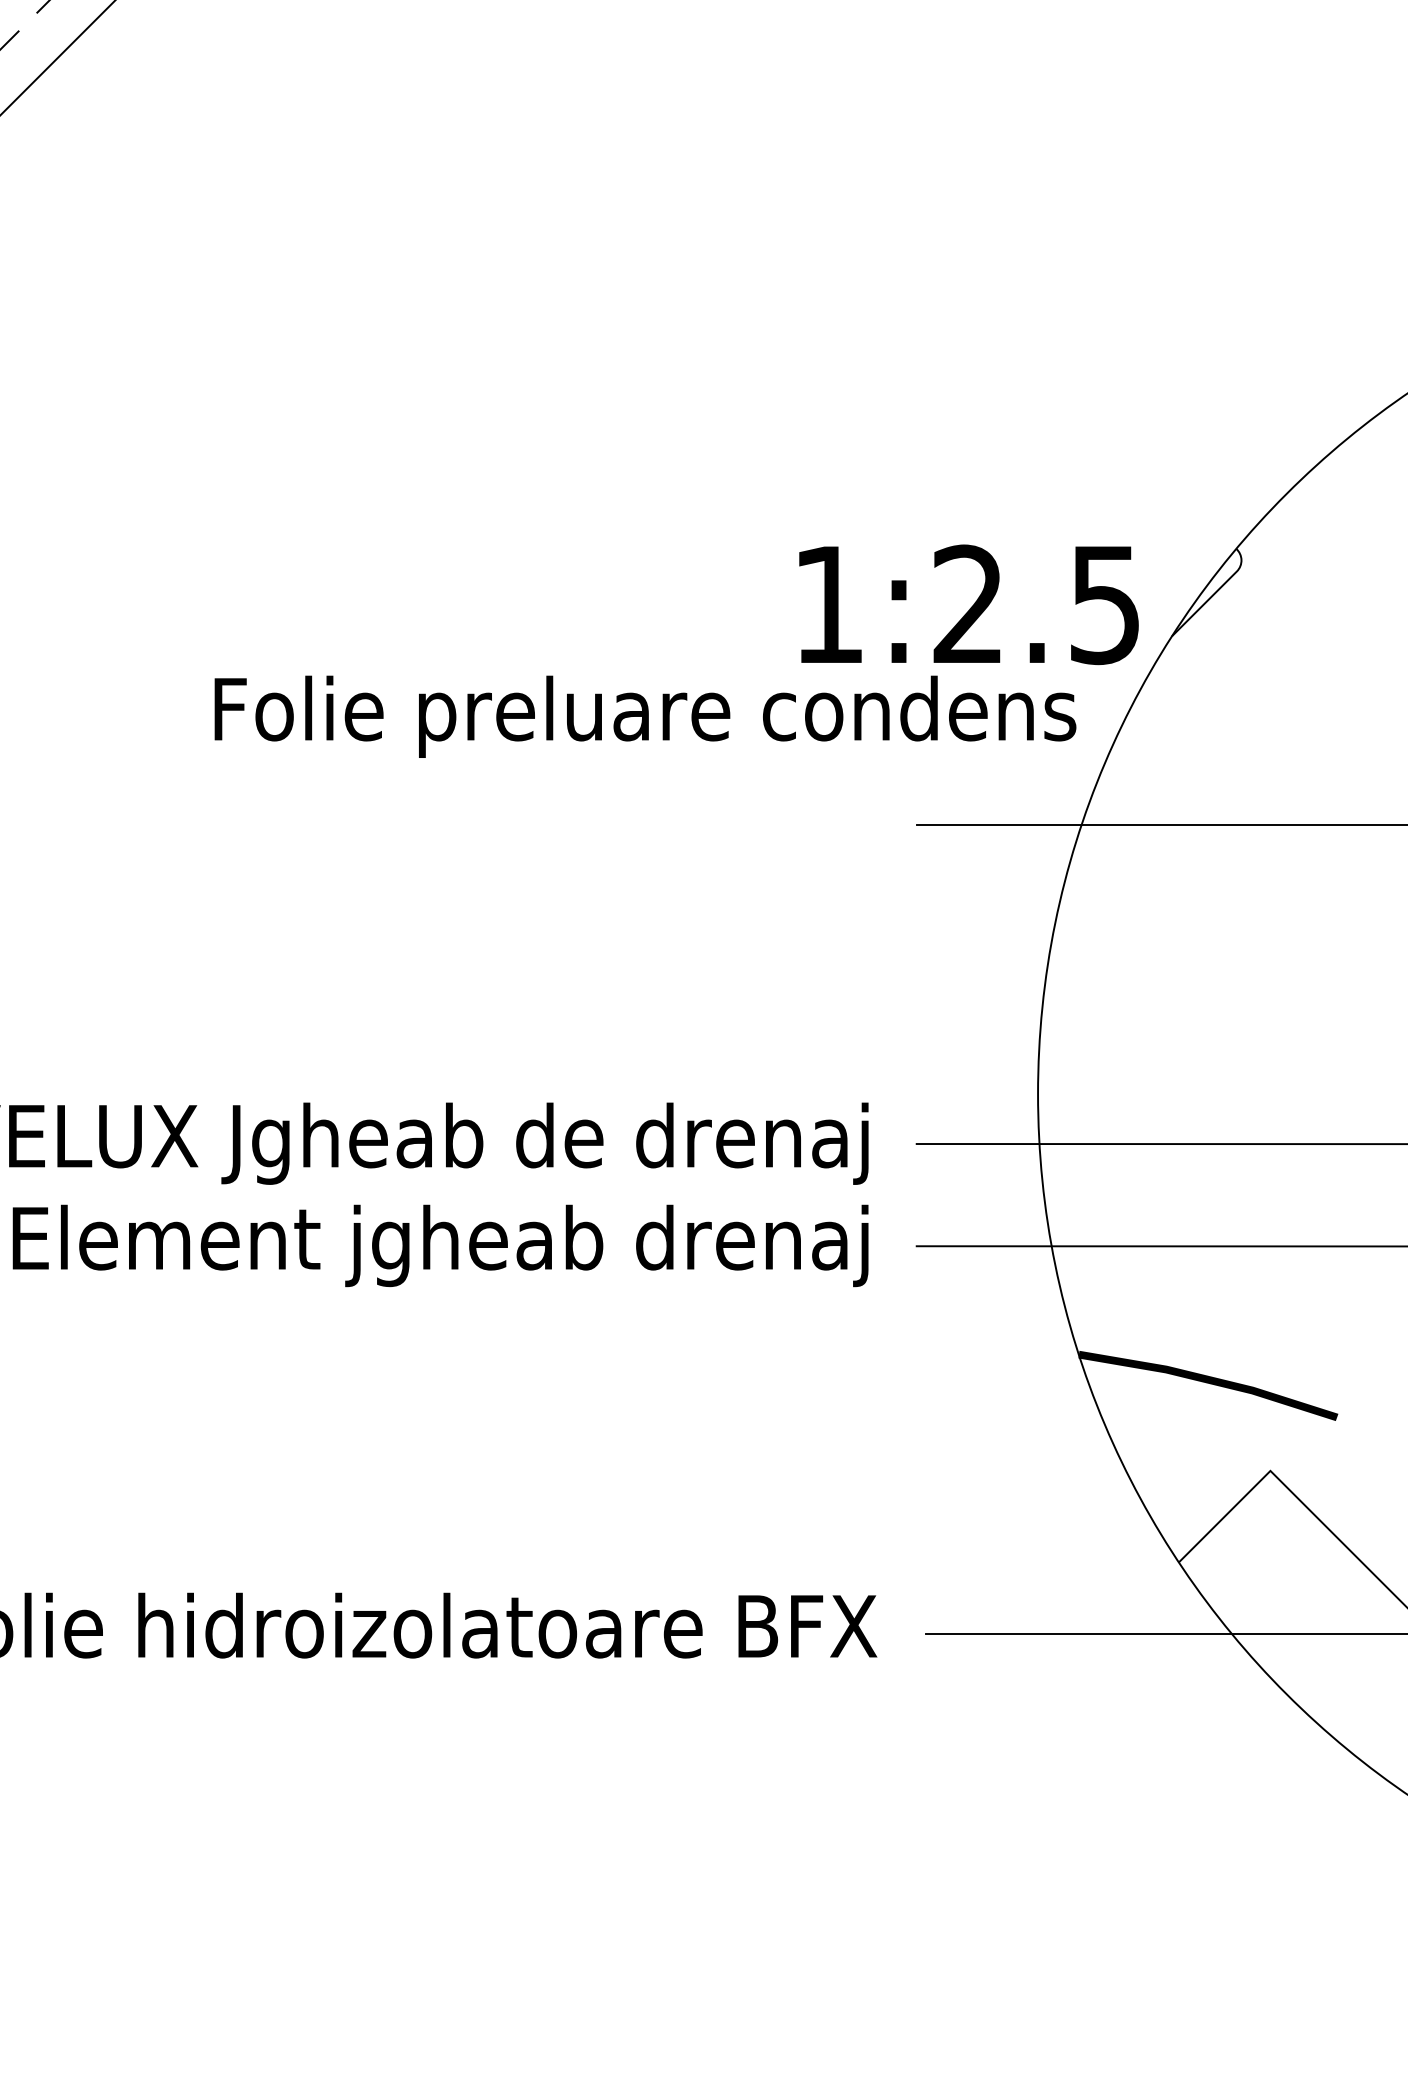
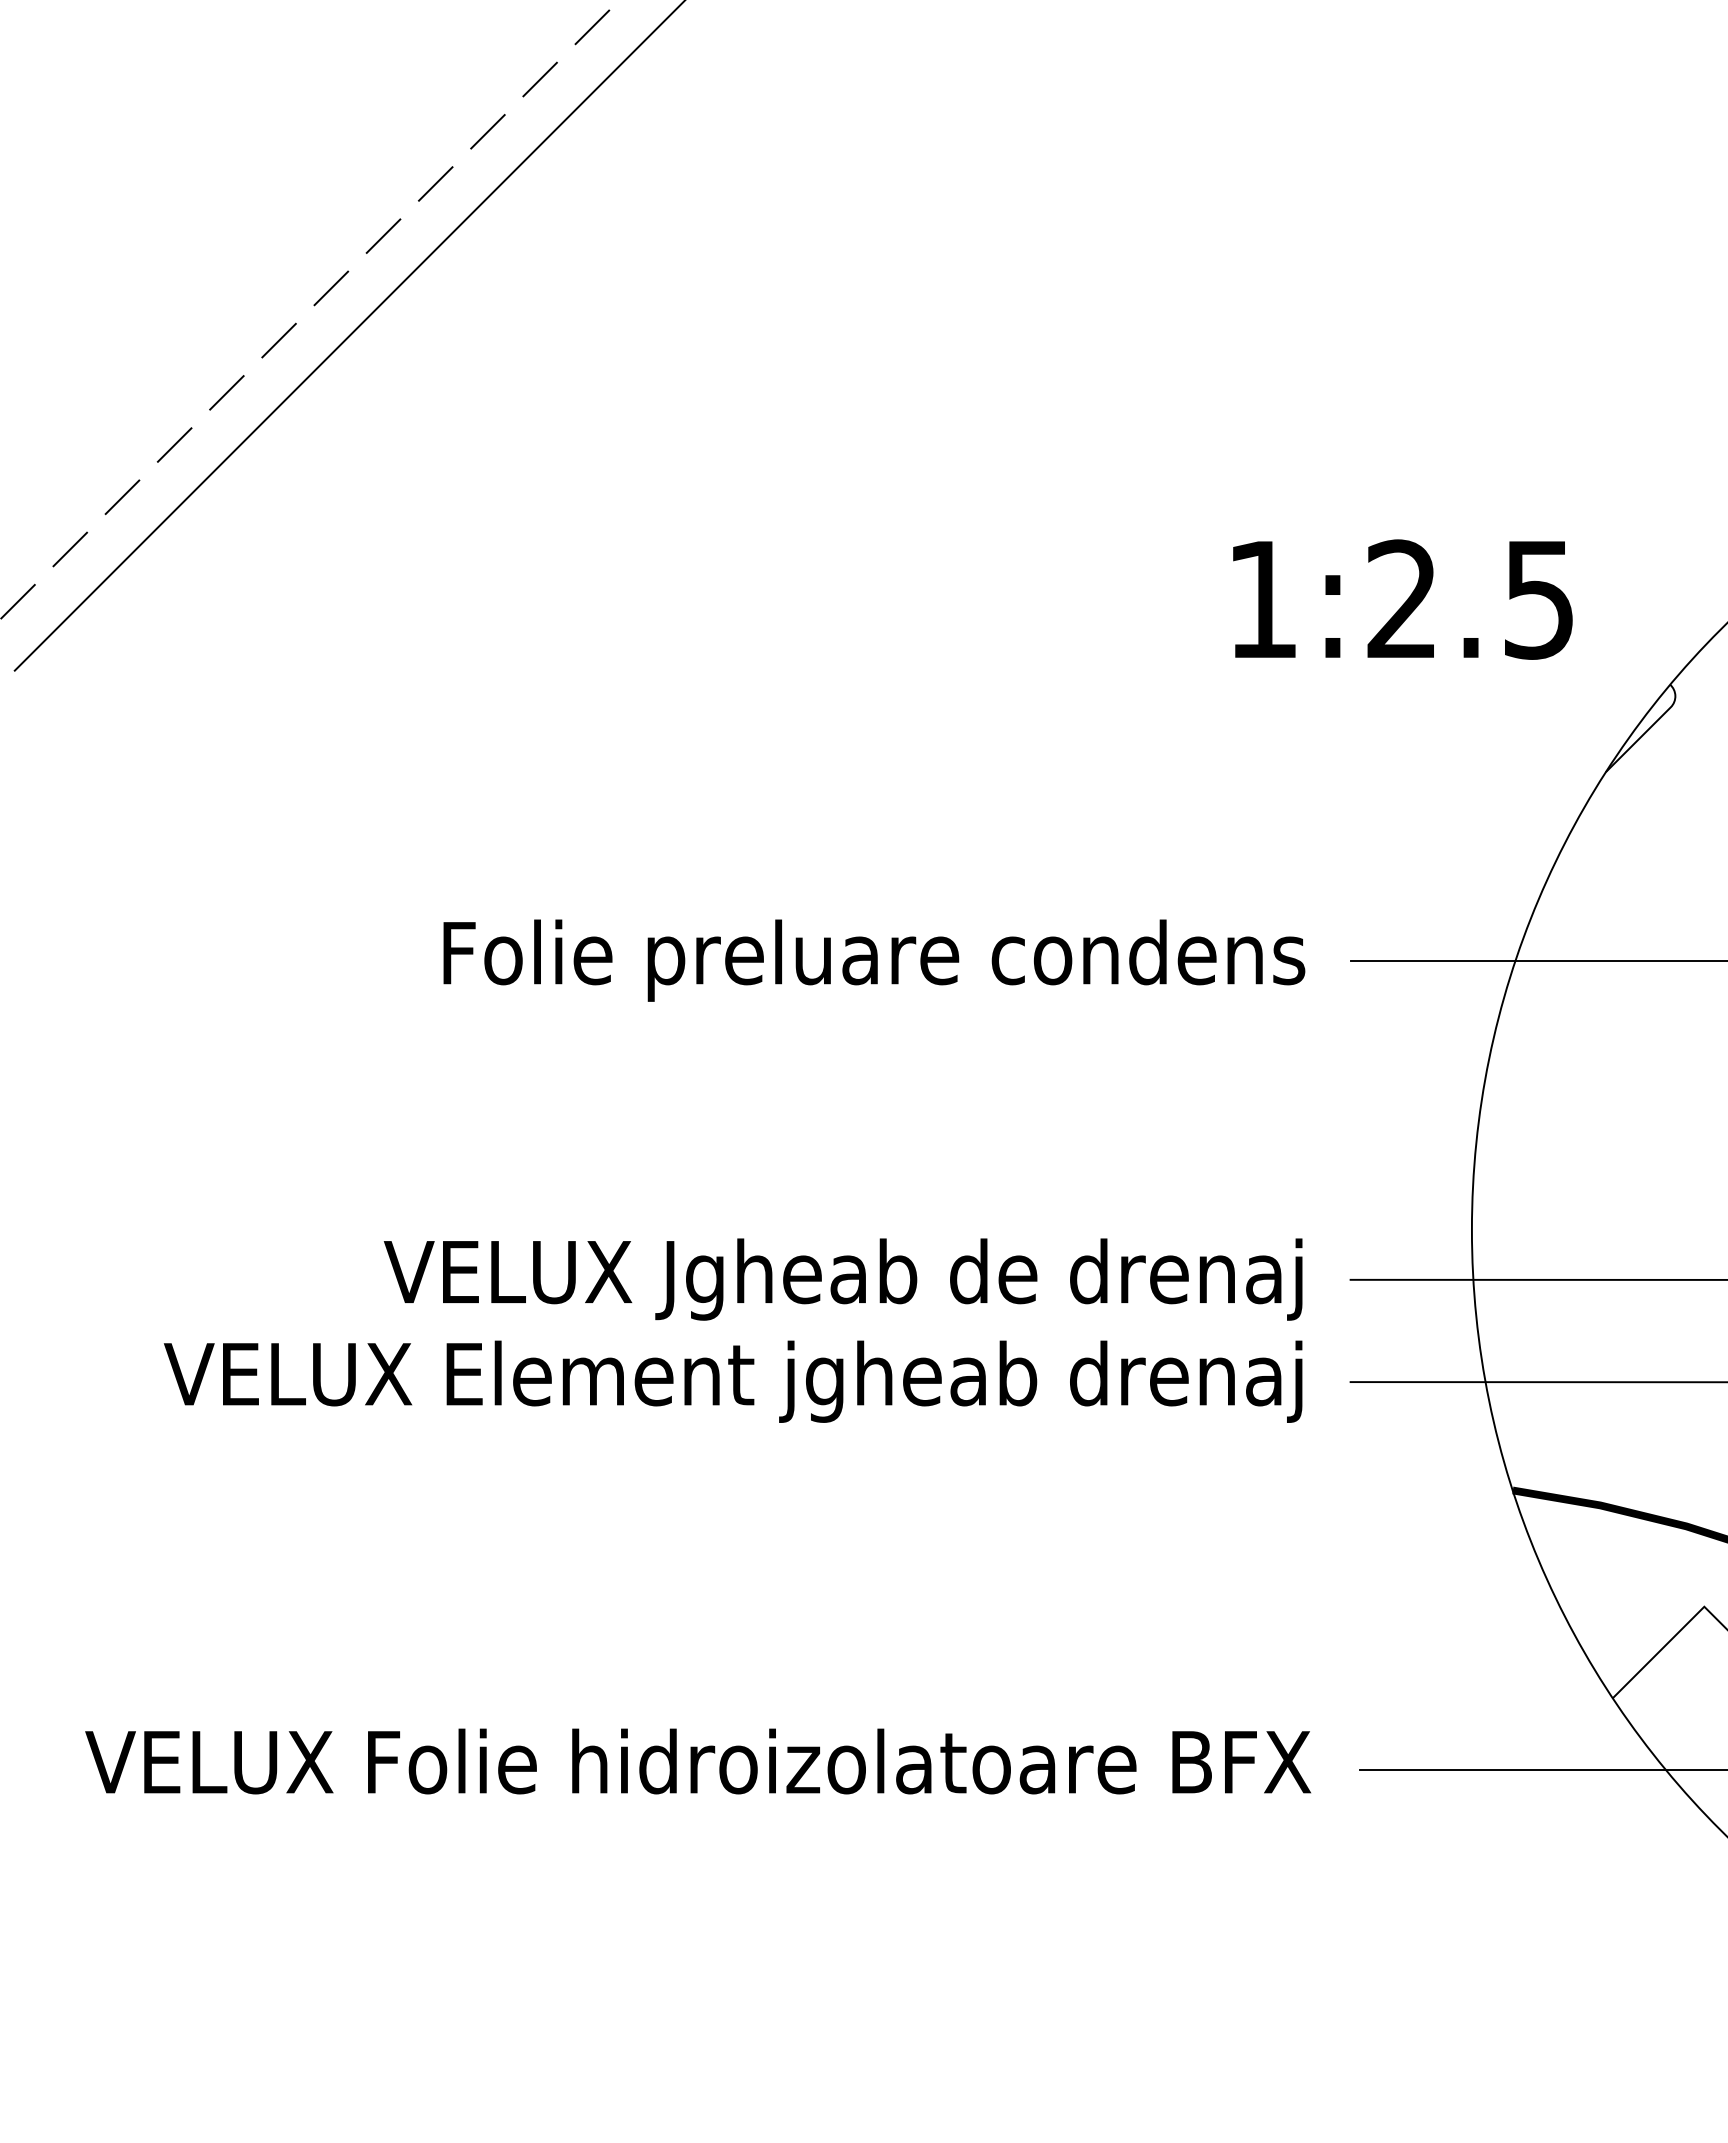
text: (968, 604) -> (1402, 599), moved
text: (645, 716) -> (874, 960), moved

